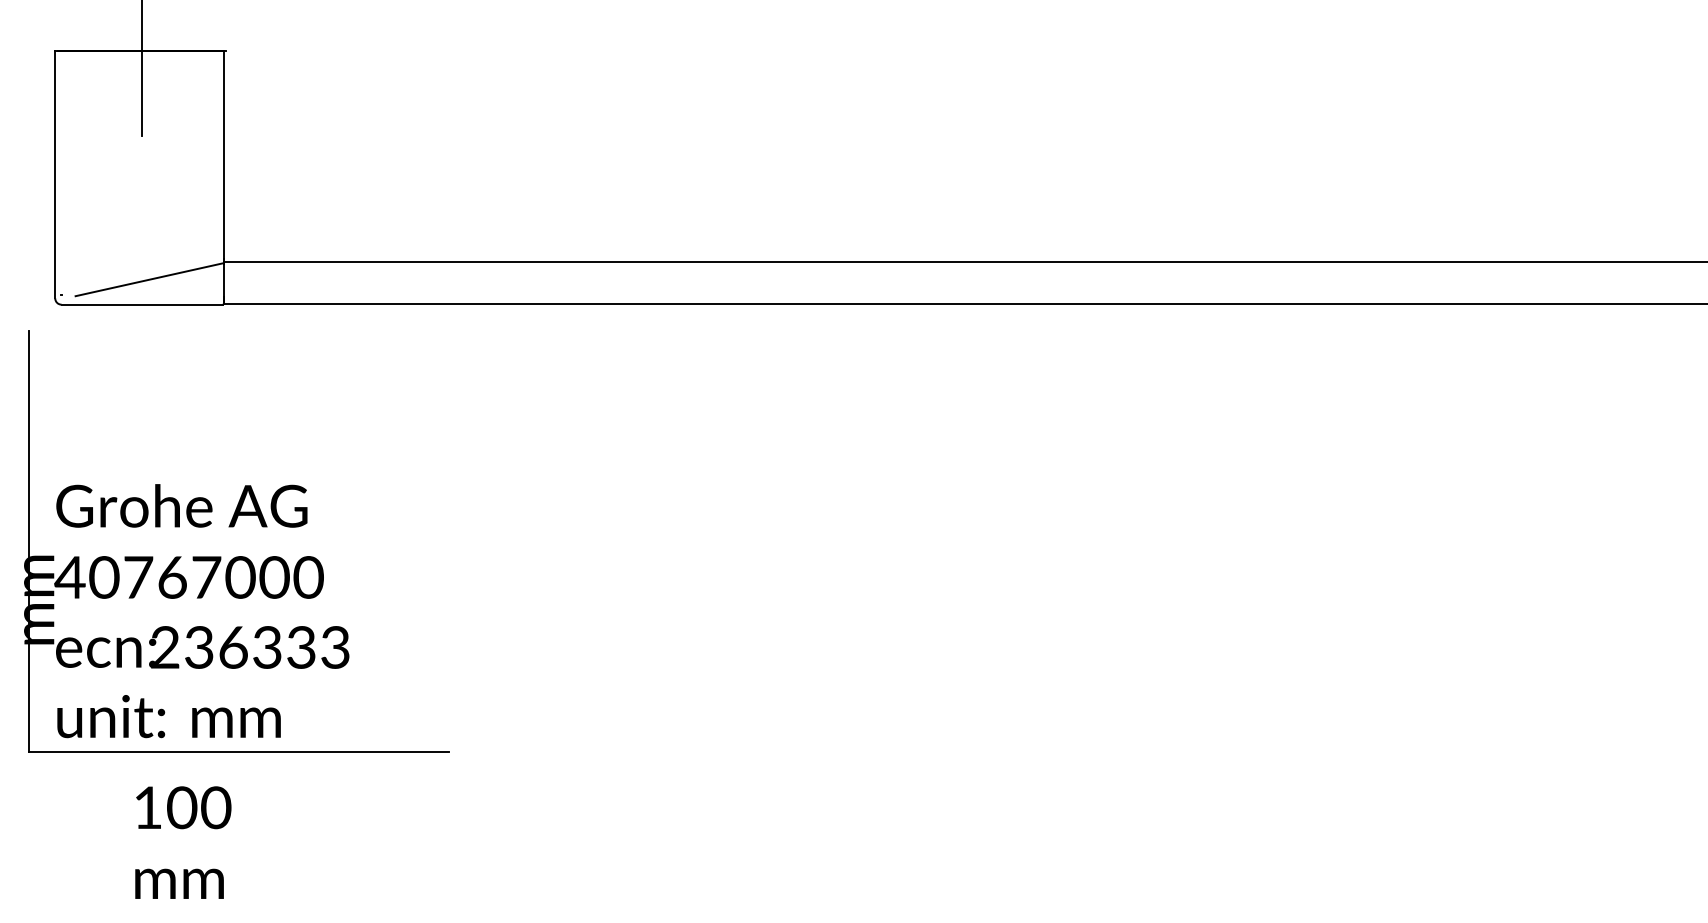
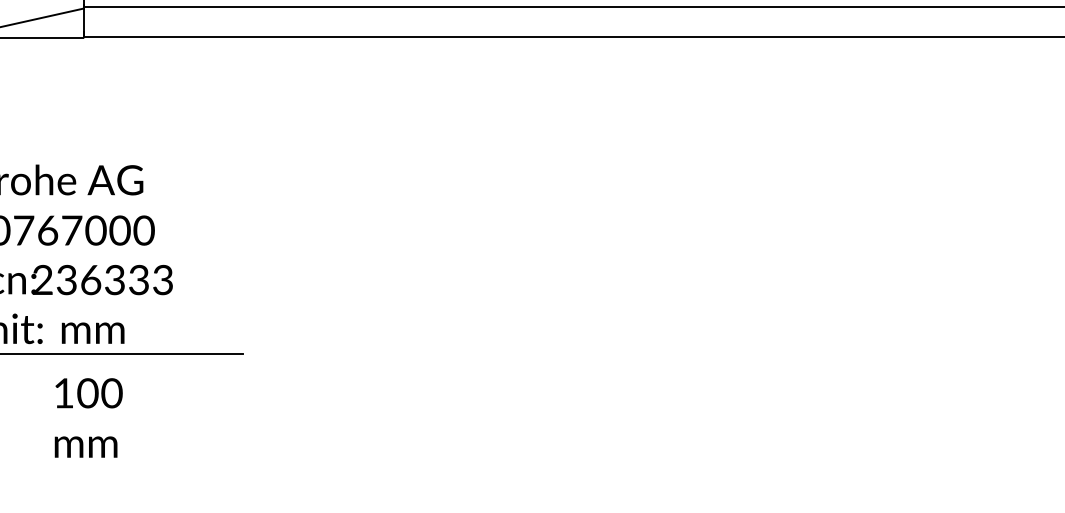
text: (183, 842) -> (88, 417), moved

